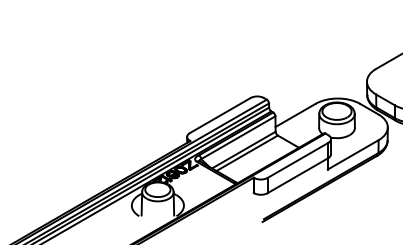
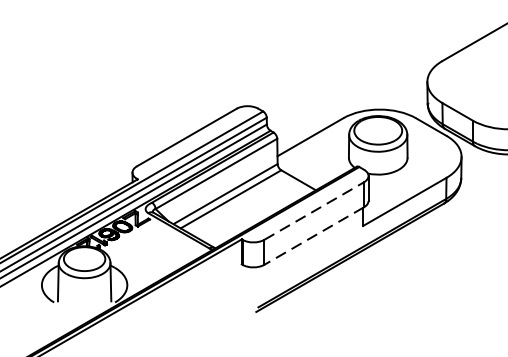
line: (298, 160) -> (315, 211), solid -> dashed
line: (297, 175) -> (313, 235), solid -> dashed

